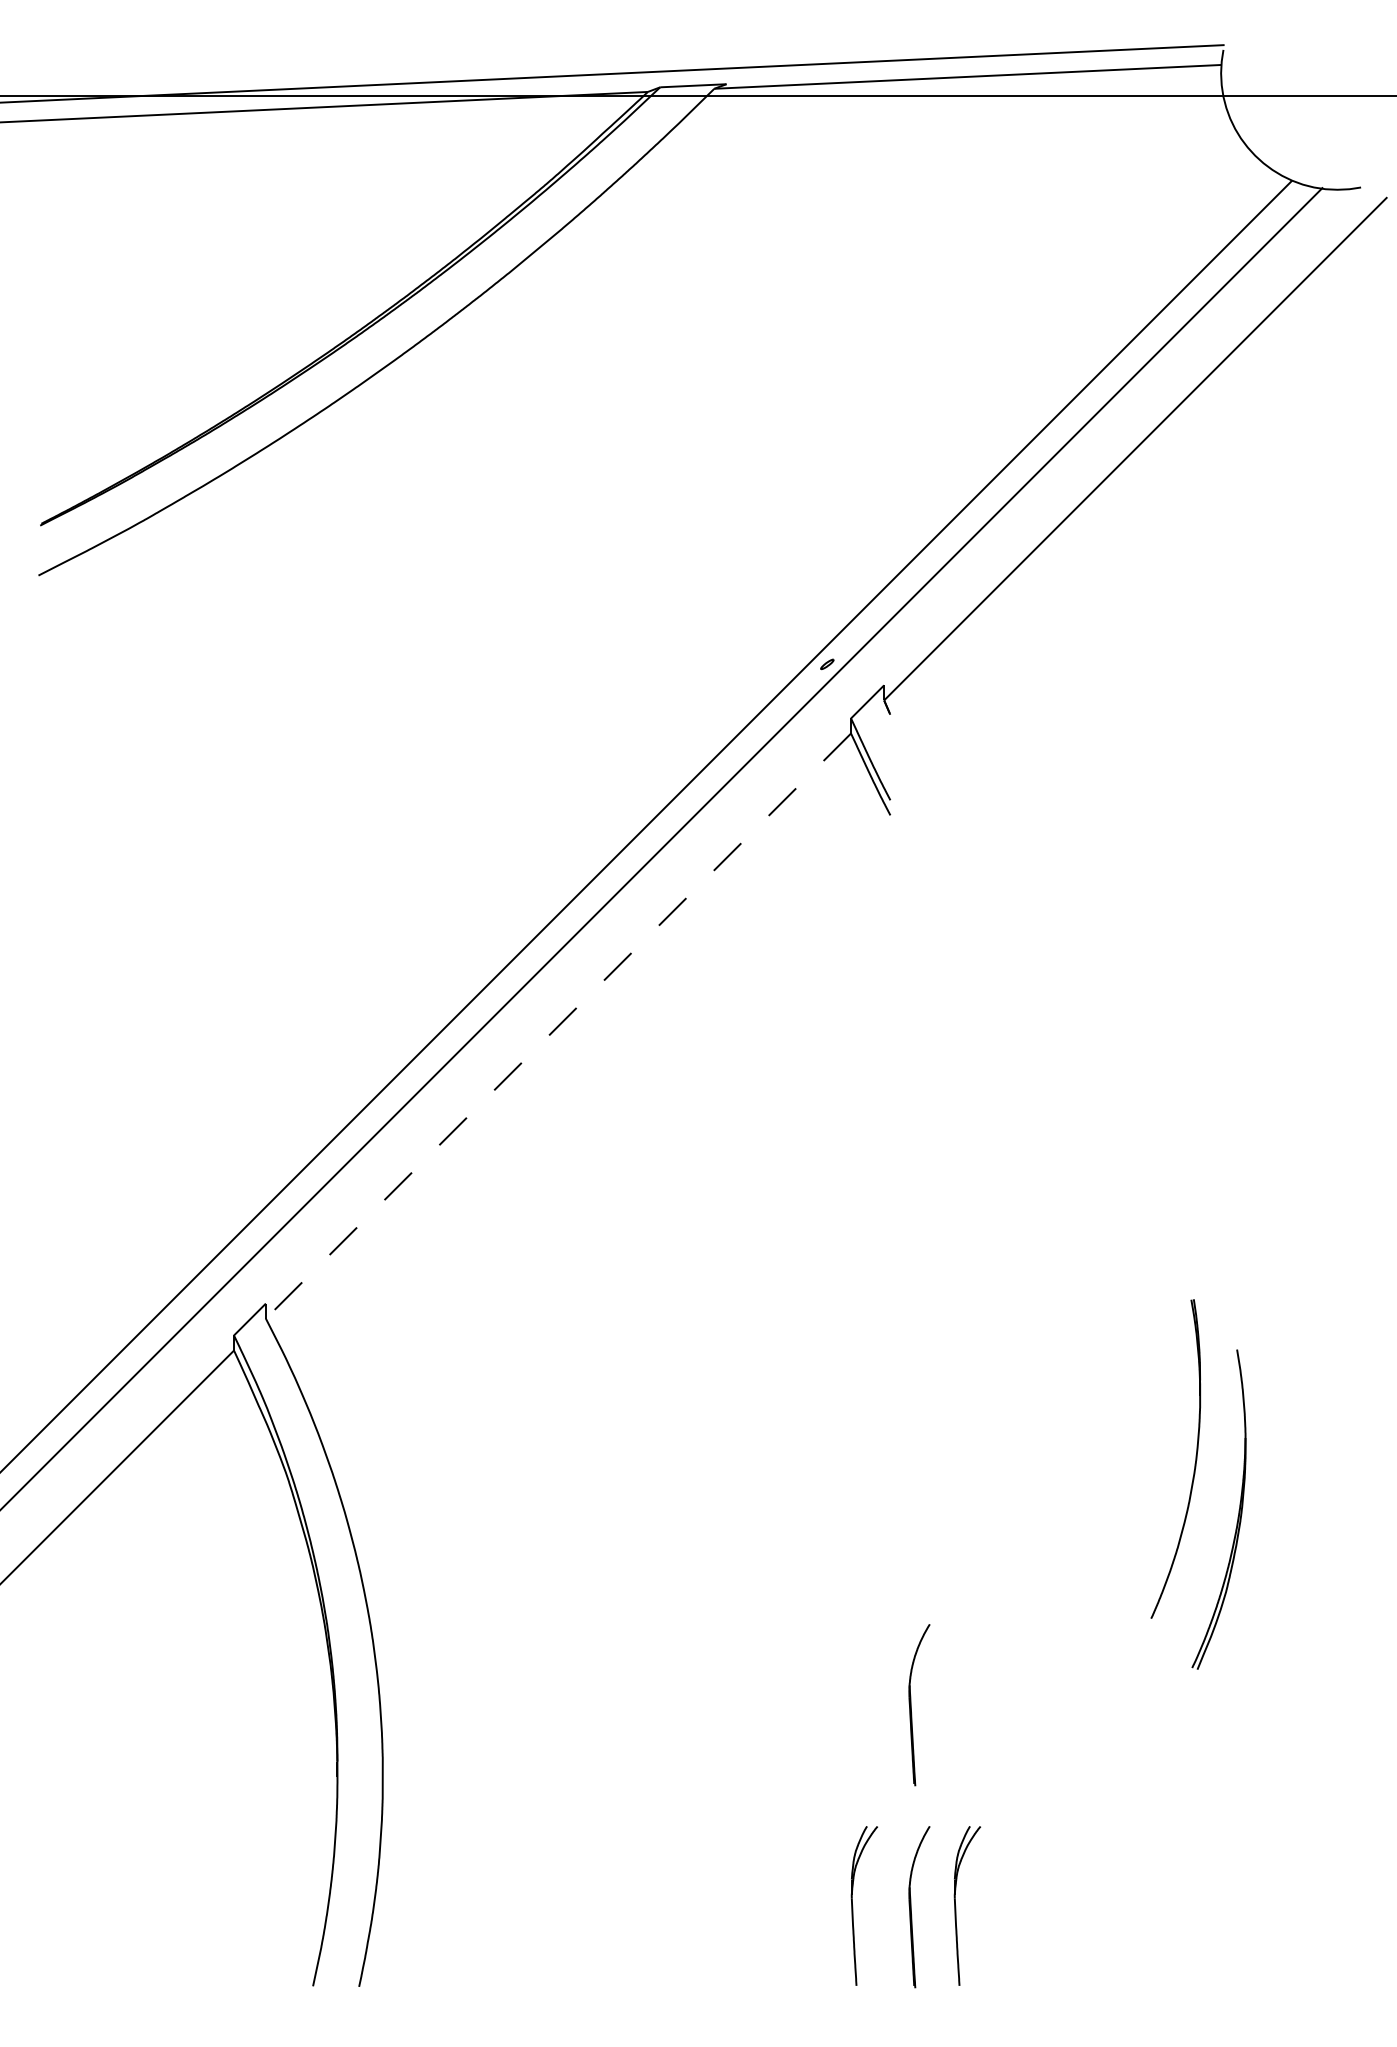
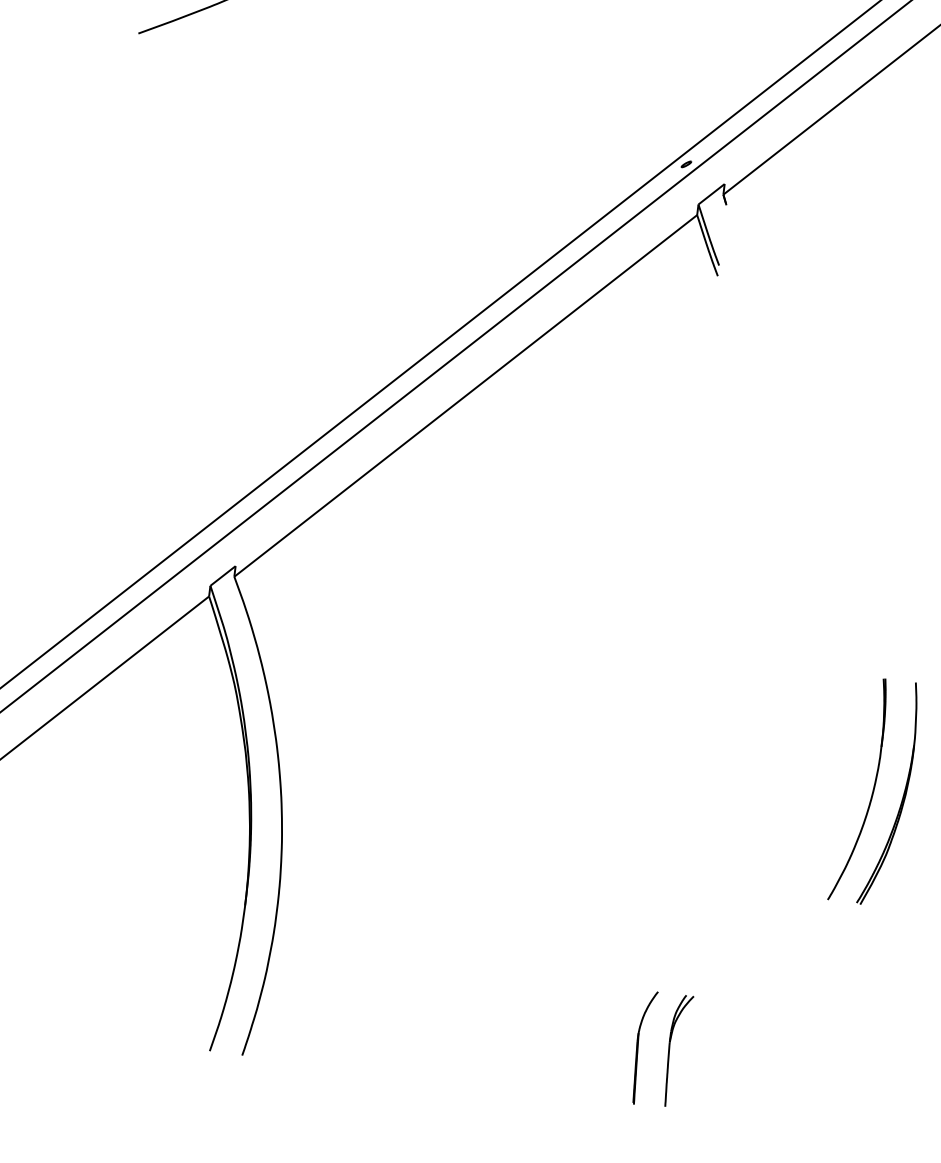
line: (558, 1026) -> (465, 396), dashed -> solid
part: (1194, 1463) -> (871, 794), moved
part: (911, 1705) -> (655, 905), removed
part: (853, 1906) -> (597, 1041), removed

